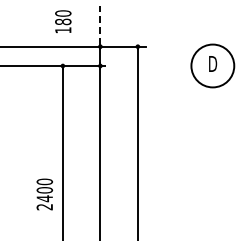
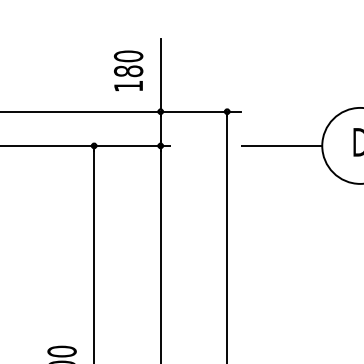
text: (63, 21) -> (128, 70), moved
line: (100, 25) -> (160, 74), dashed -> solid
line: (168, 65) -> (281, 145), added

